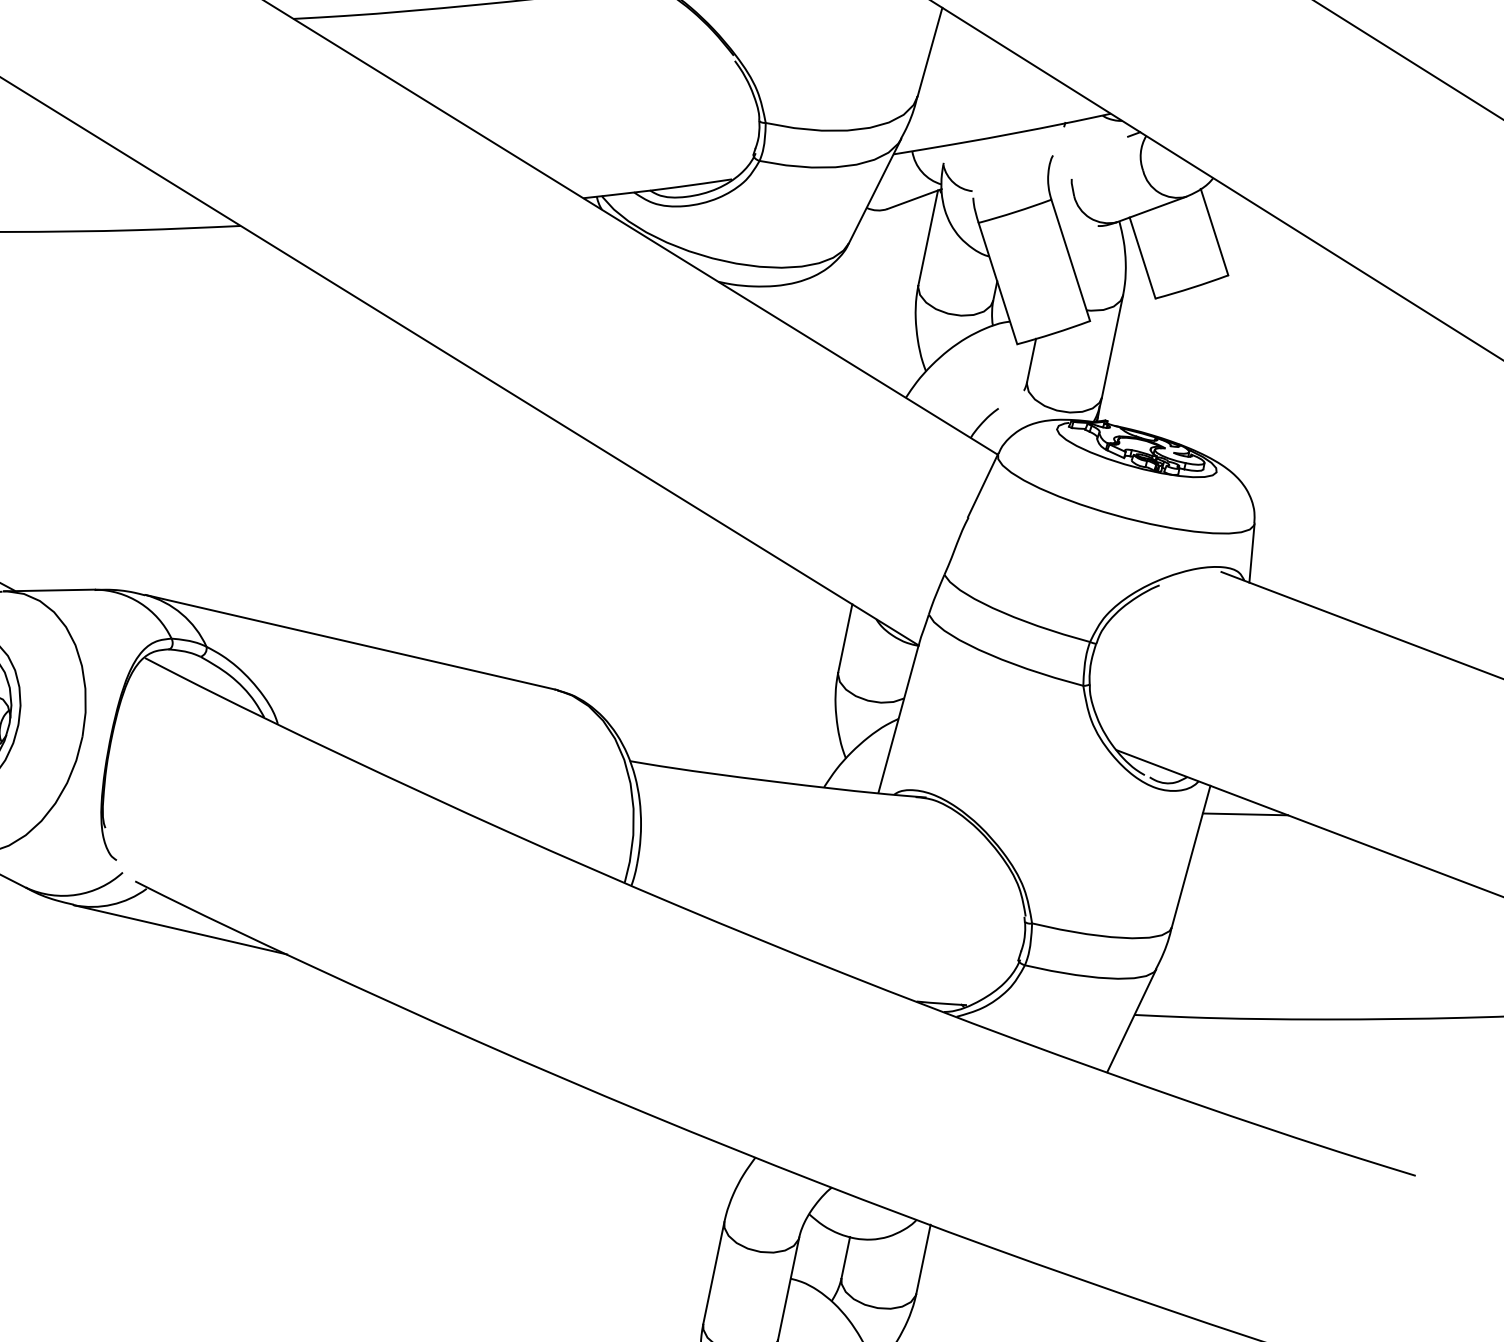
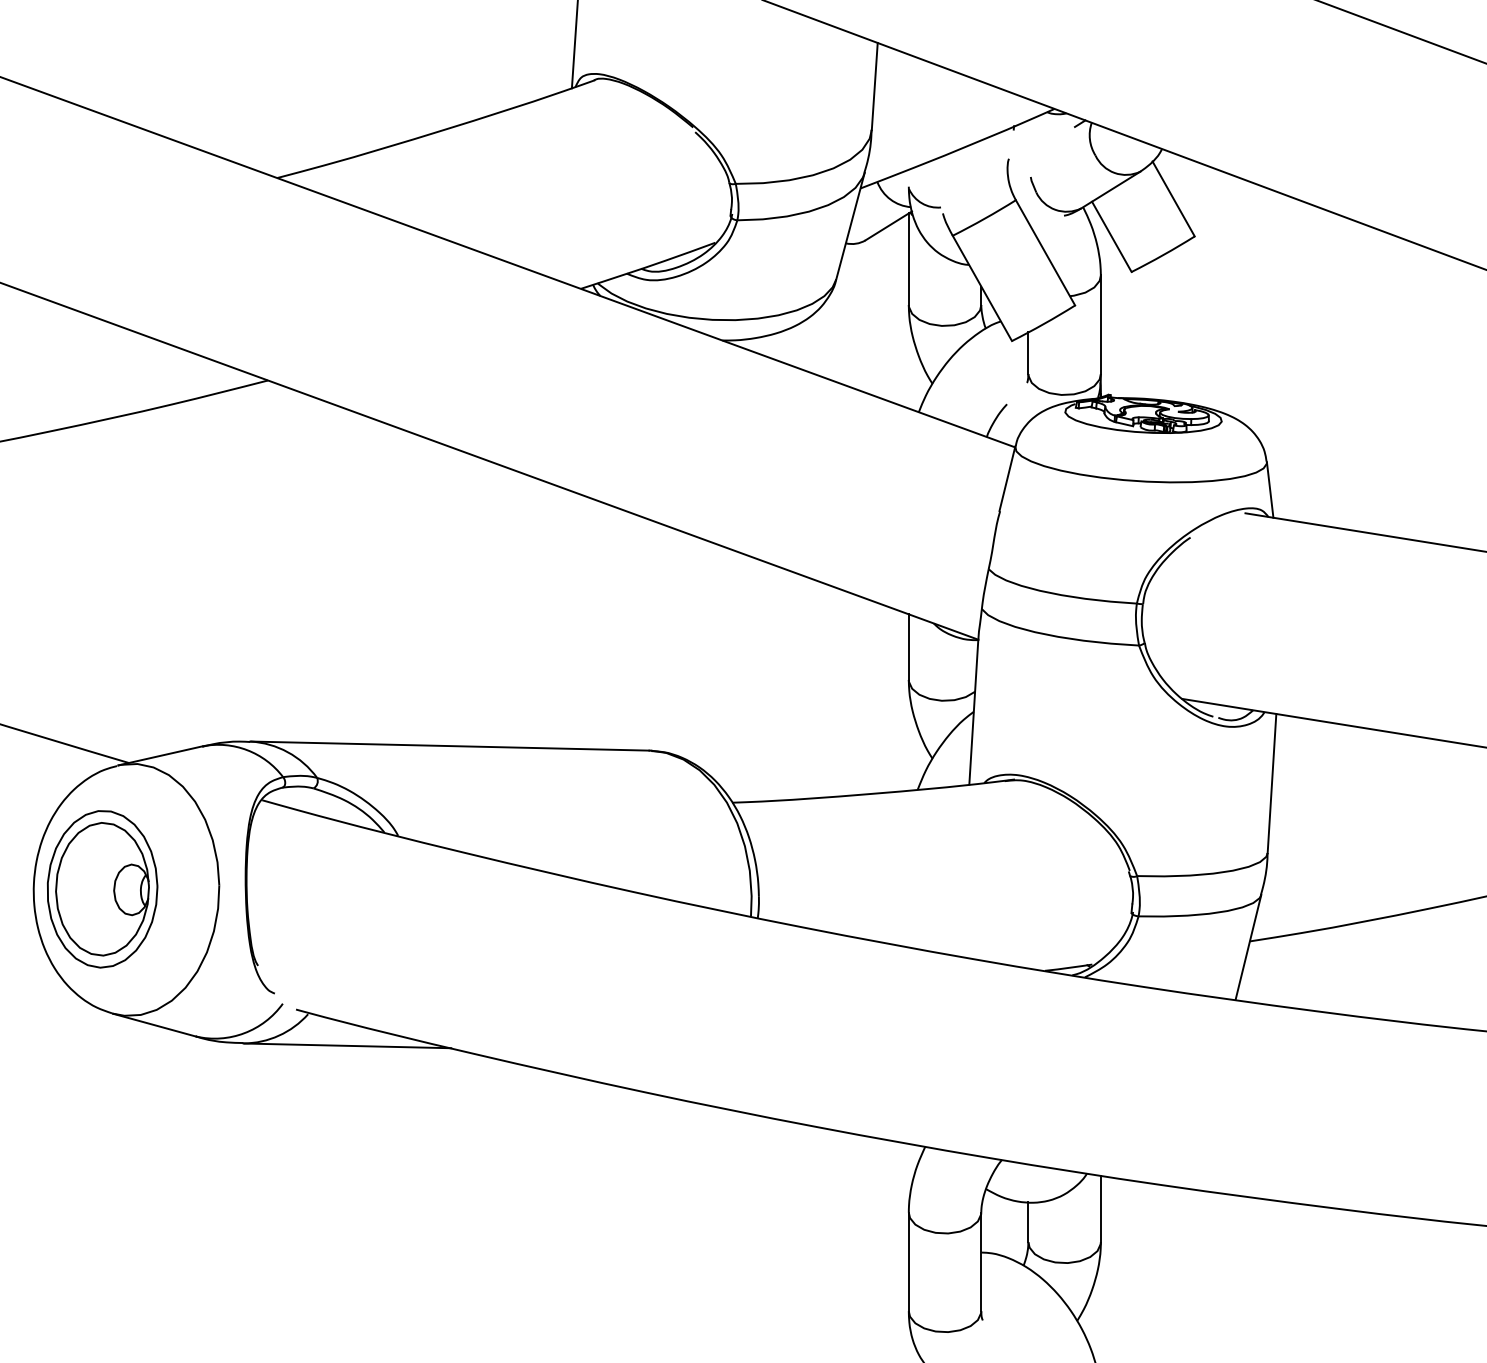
line: (1245, 814) -> (1314, 733), removed

